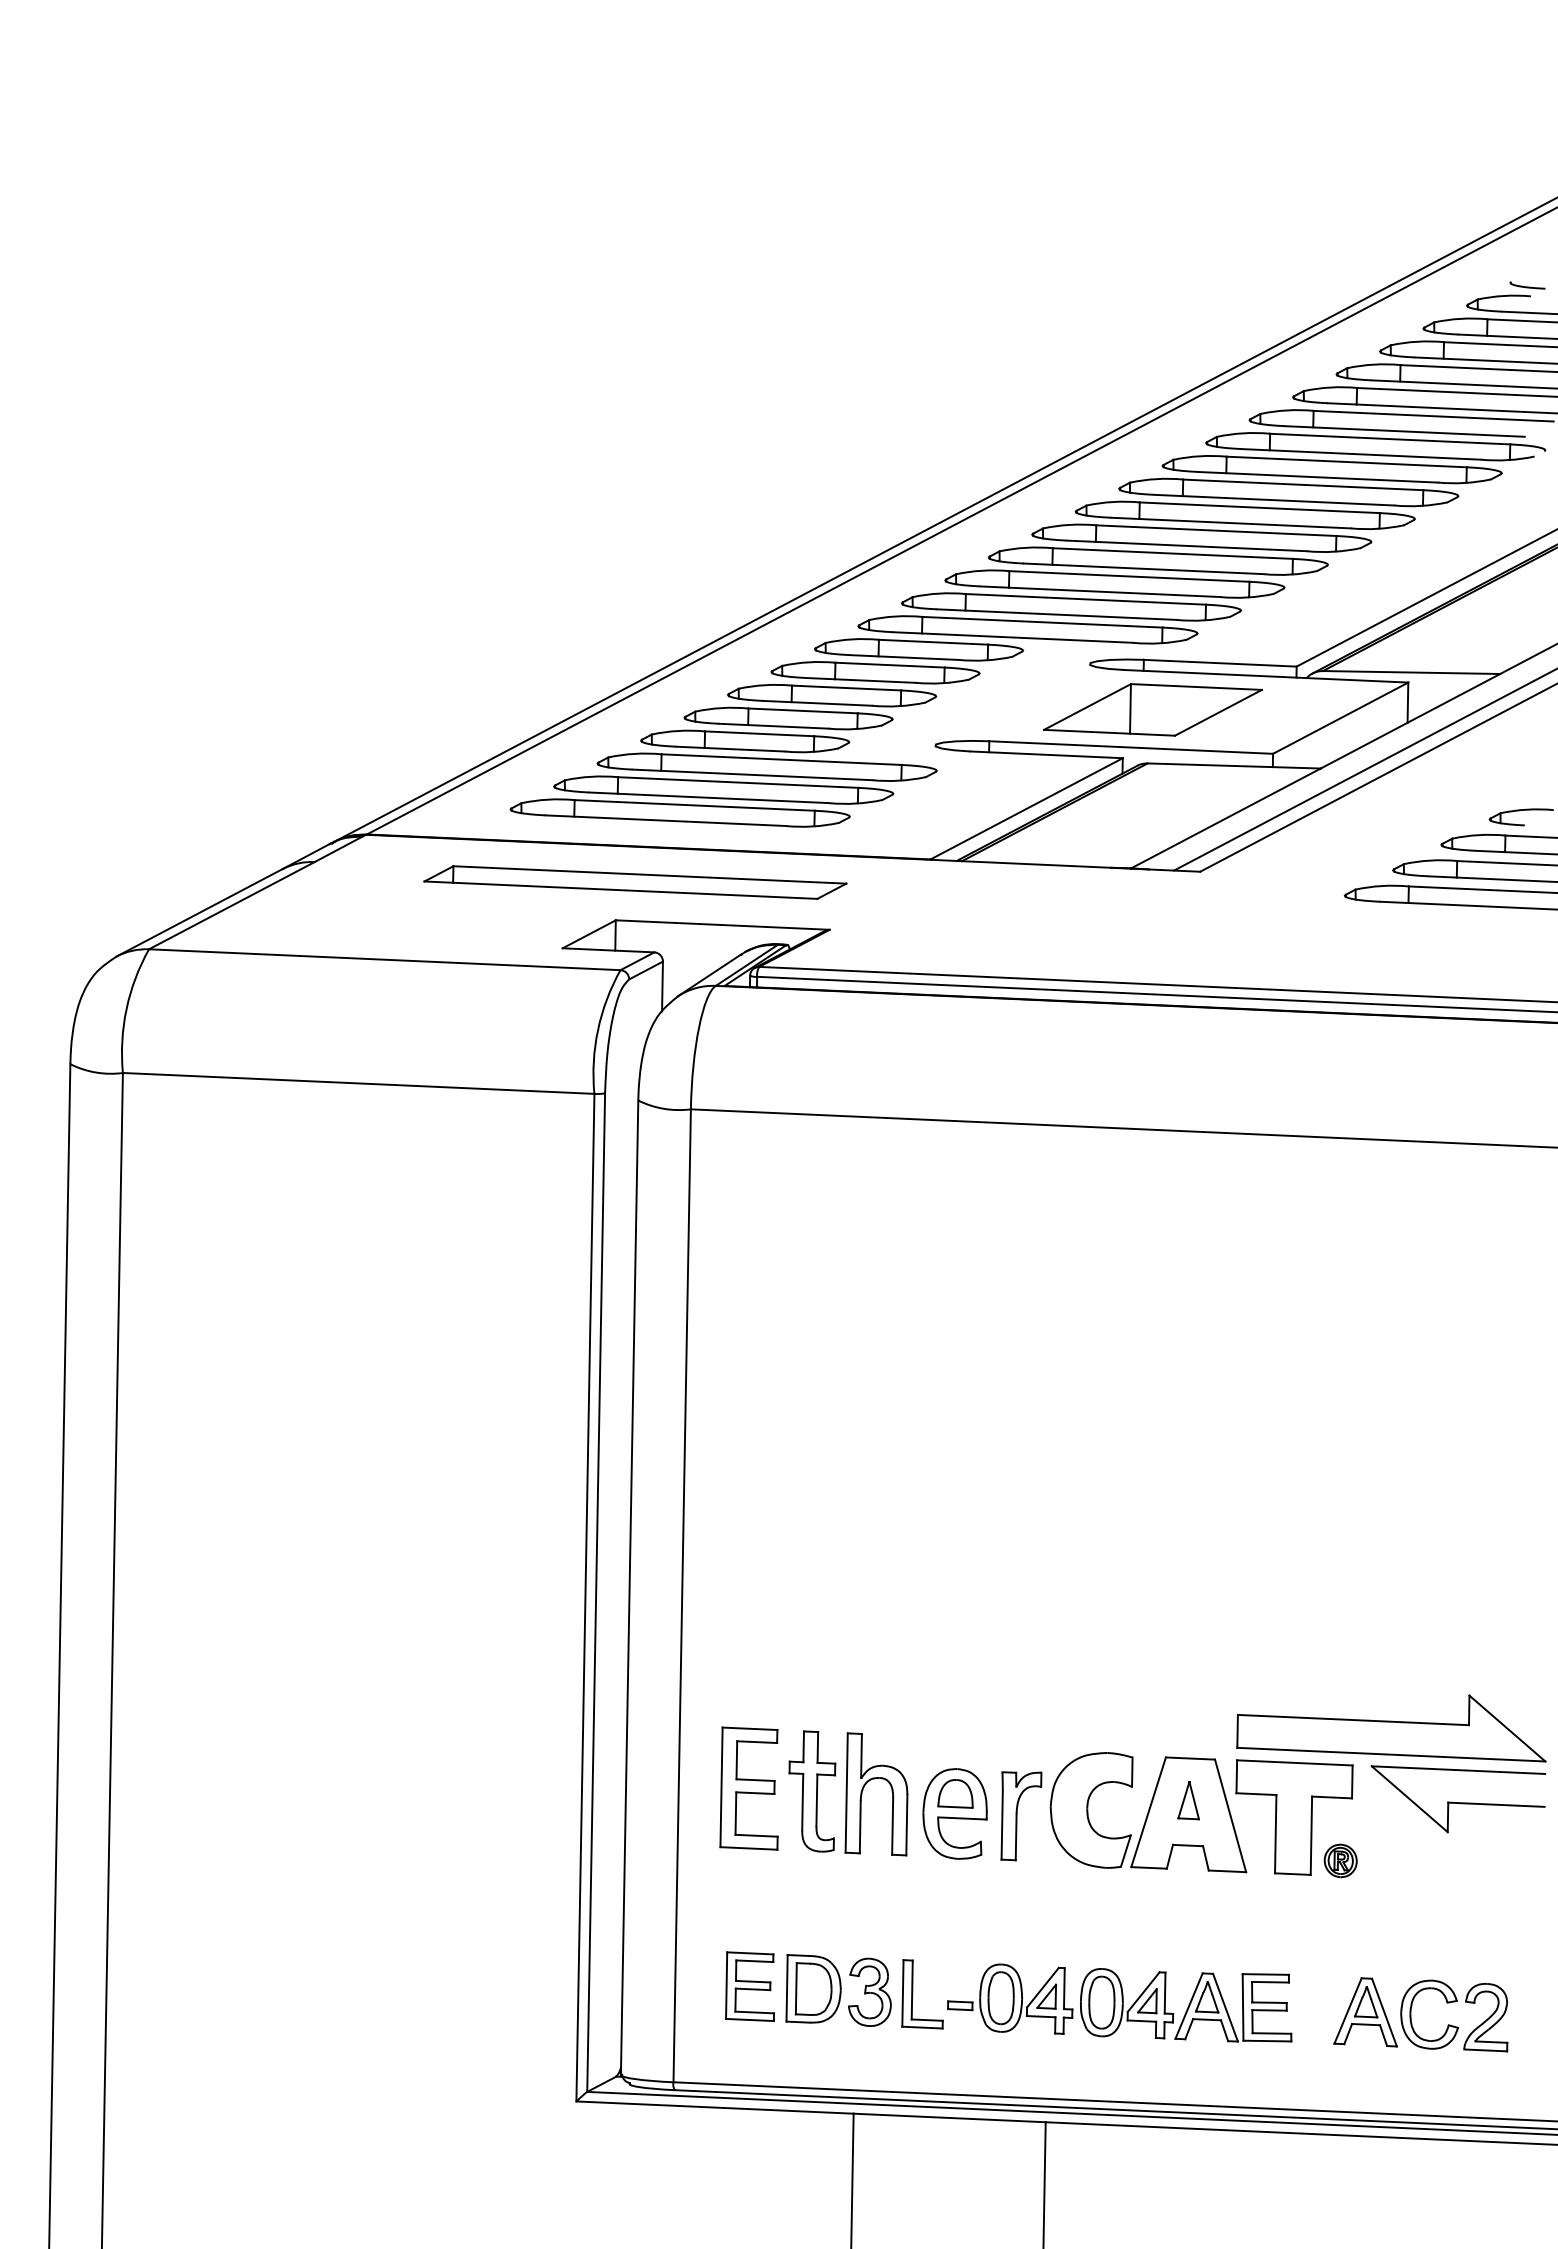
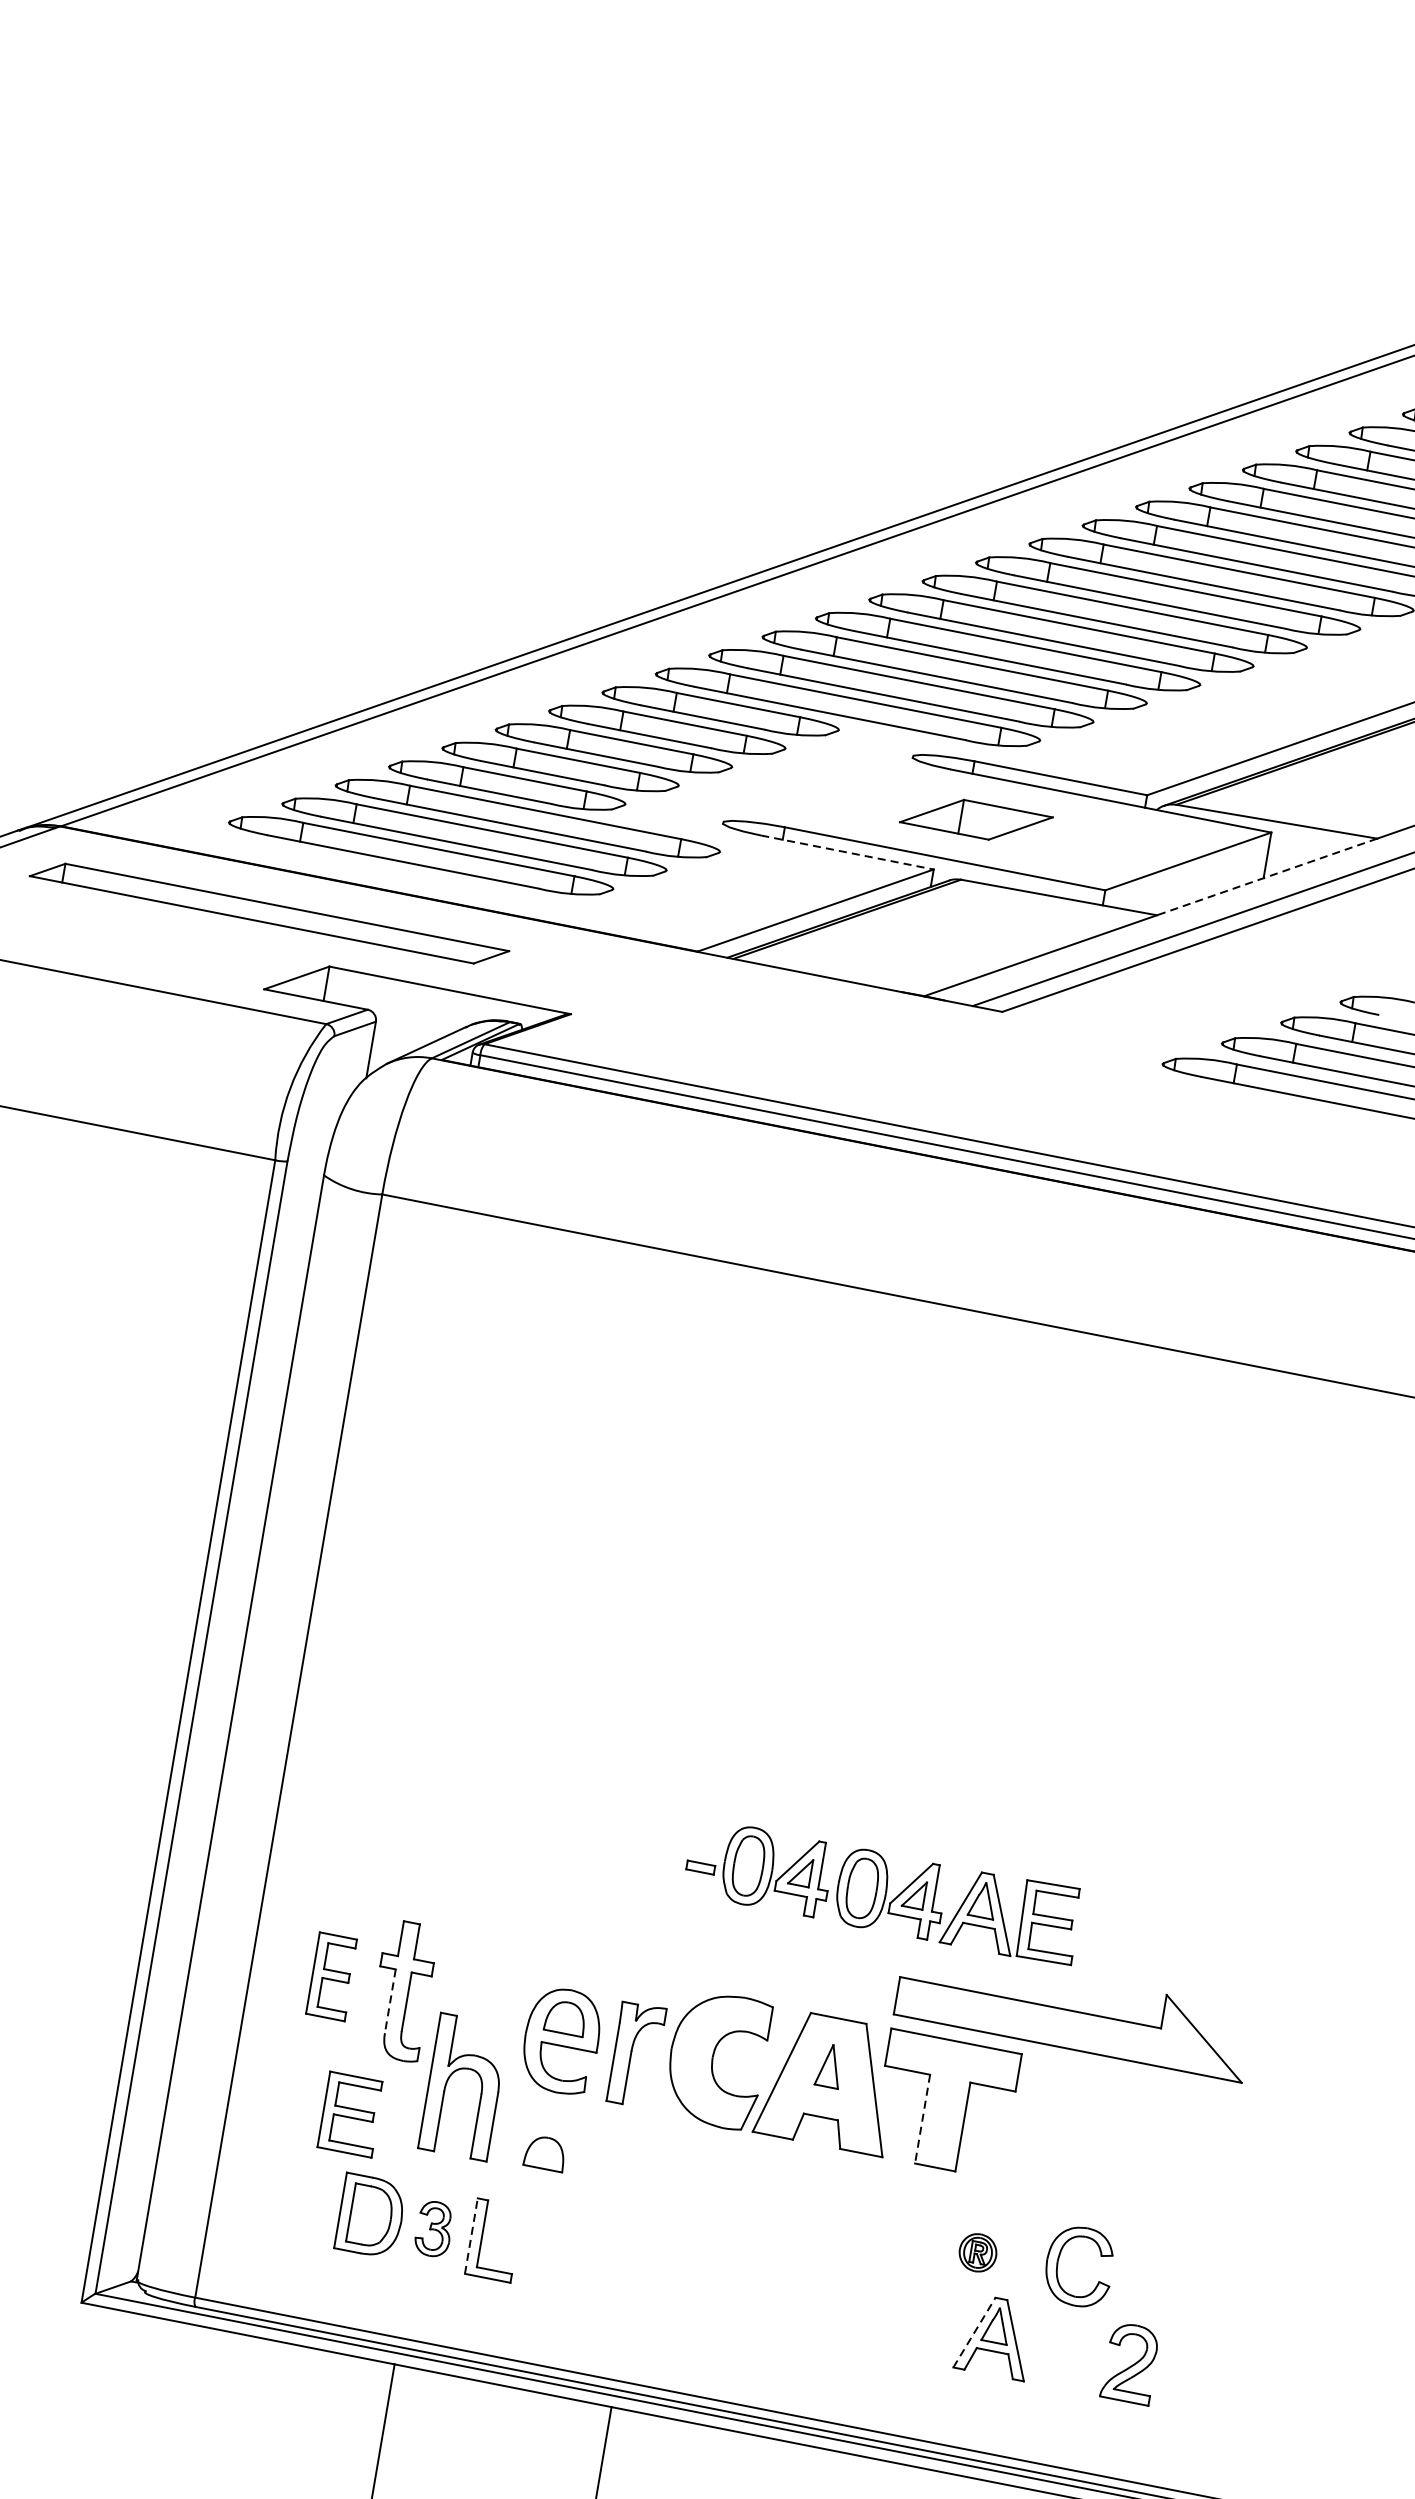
part: (1152, 709) -> (975, 819), size x0.6
line: (1410, 721) -> (1267, 877), solid -> dashed
line: (1046, 754) -> (847, 852), solid -> dashed
part: (635, 882) -> (269, 913), moved
part: (748, 1788) -> (331, 1976), size x0.6
part: (863, 1790) -> (449, 2080), moved
part: (1458, 1799) -> (1136, 2111), removed
line: (802, 1802) -> (390, 2001), solid -> dashed
line: (1275, 1834) -> (922, 2119), solid -> dashed
part: (1340, 1860) -> (977, 2252), moved
part: (955, 1912) -> (545, 2153), added
part: (749, 1986) -> (349, 2114), moved
part: (869, 1991) -> (433, 2228), size x0.7
line: (902, 1992) -> (471, 2234), solid -> dashed
part: (1119, 2002) -> (882, 1891), moved
line: (1348, 2010) -> (975, 2332), solid -> dashed
part: (1411, 2014) -> (1058, 2263), moved

